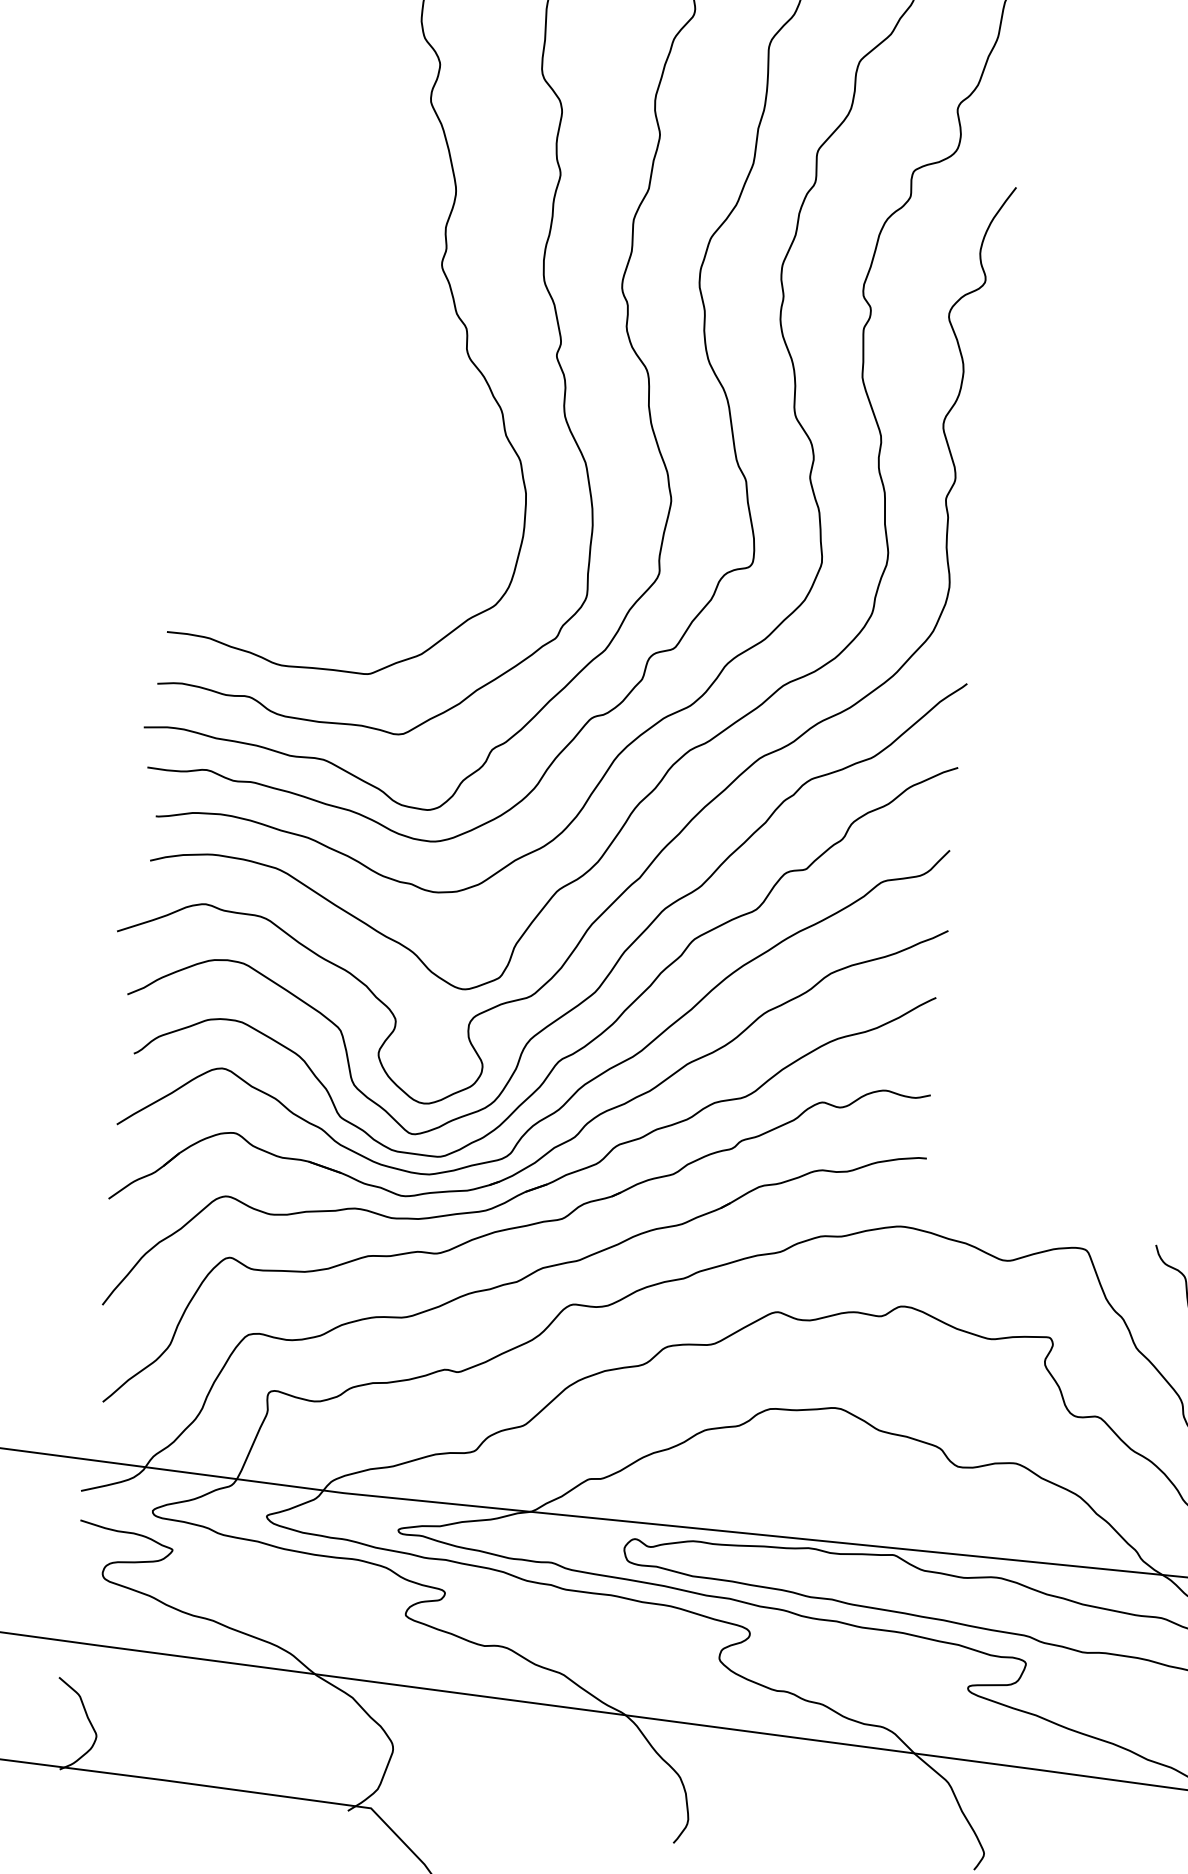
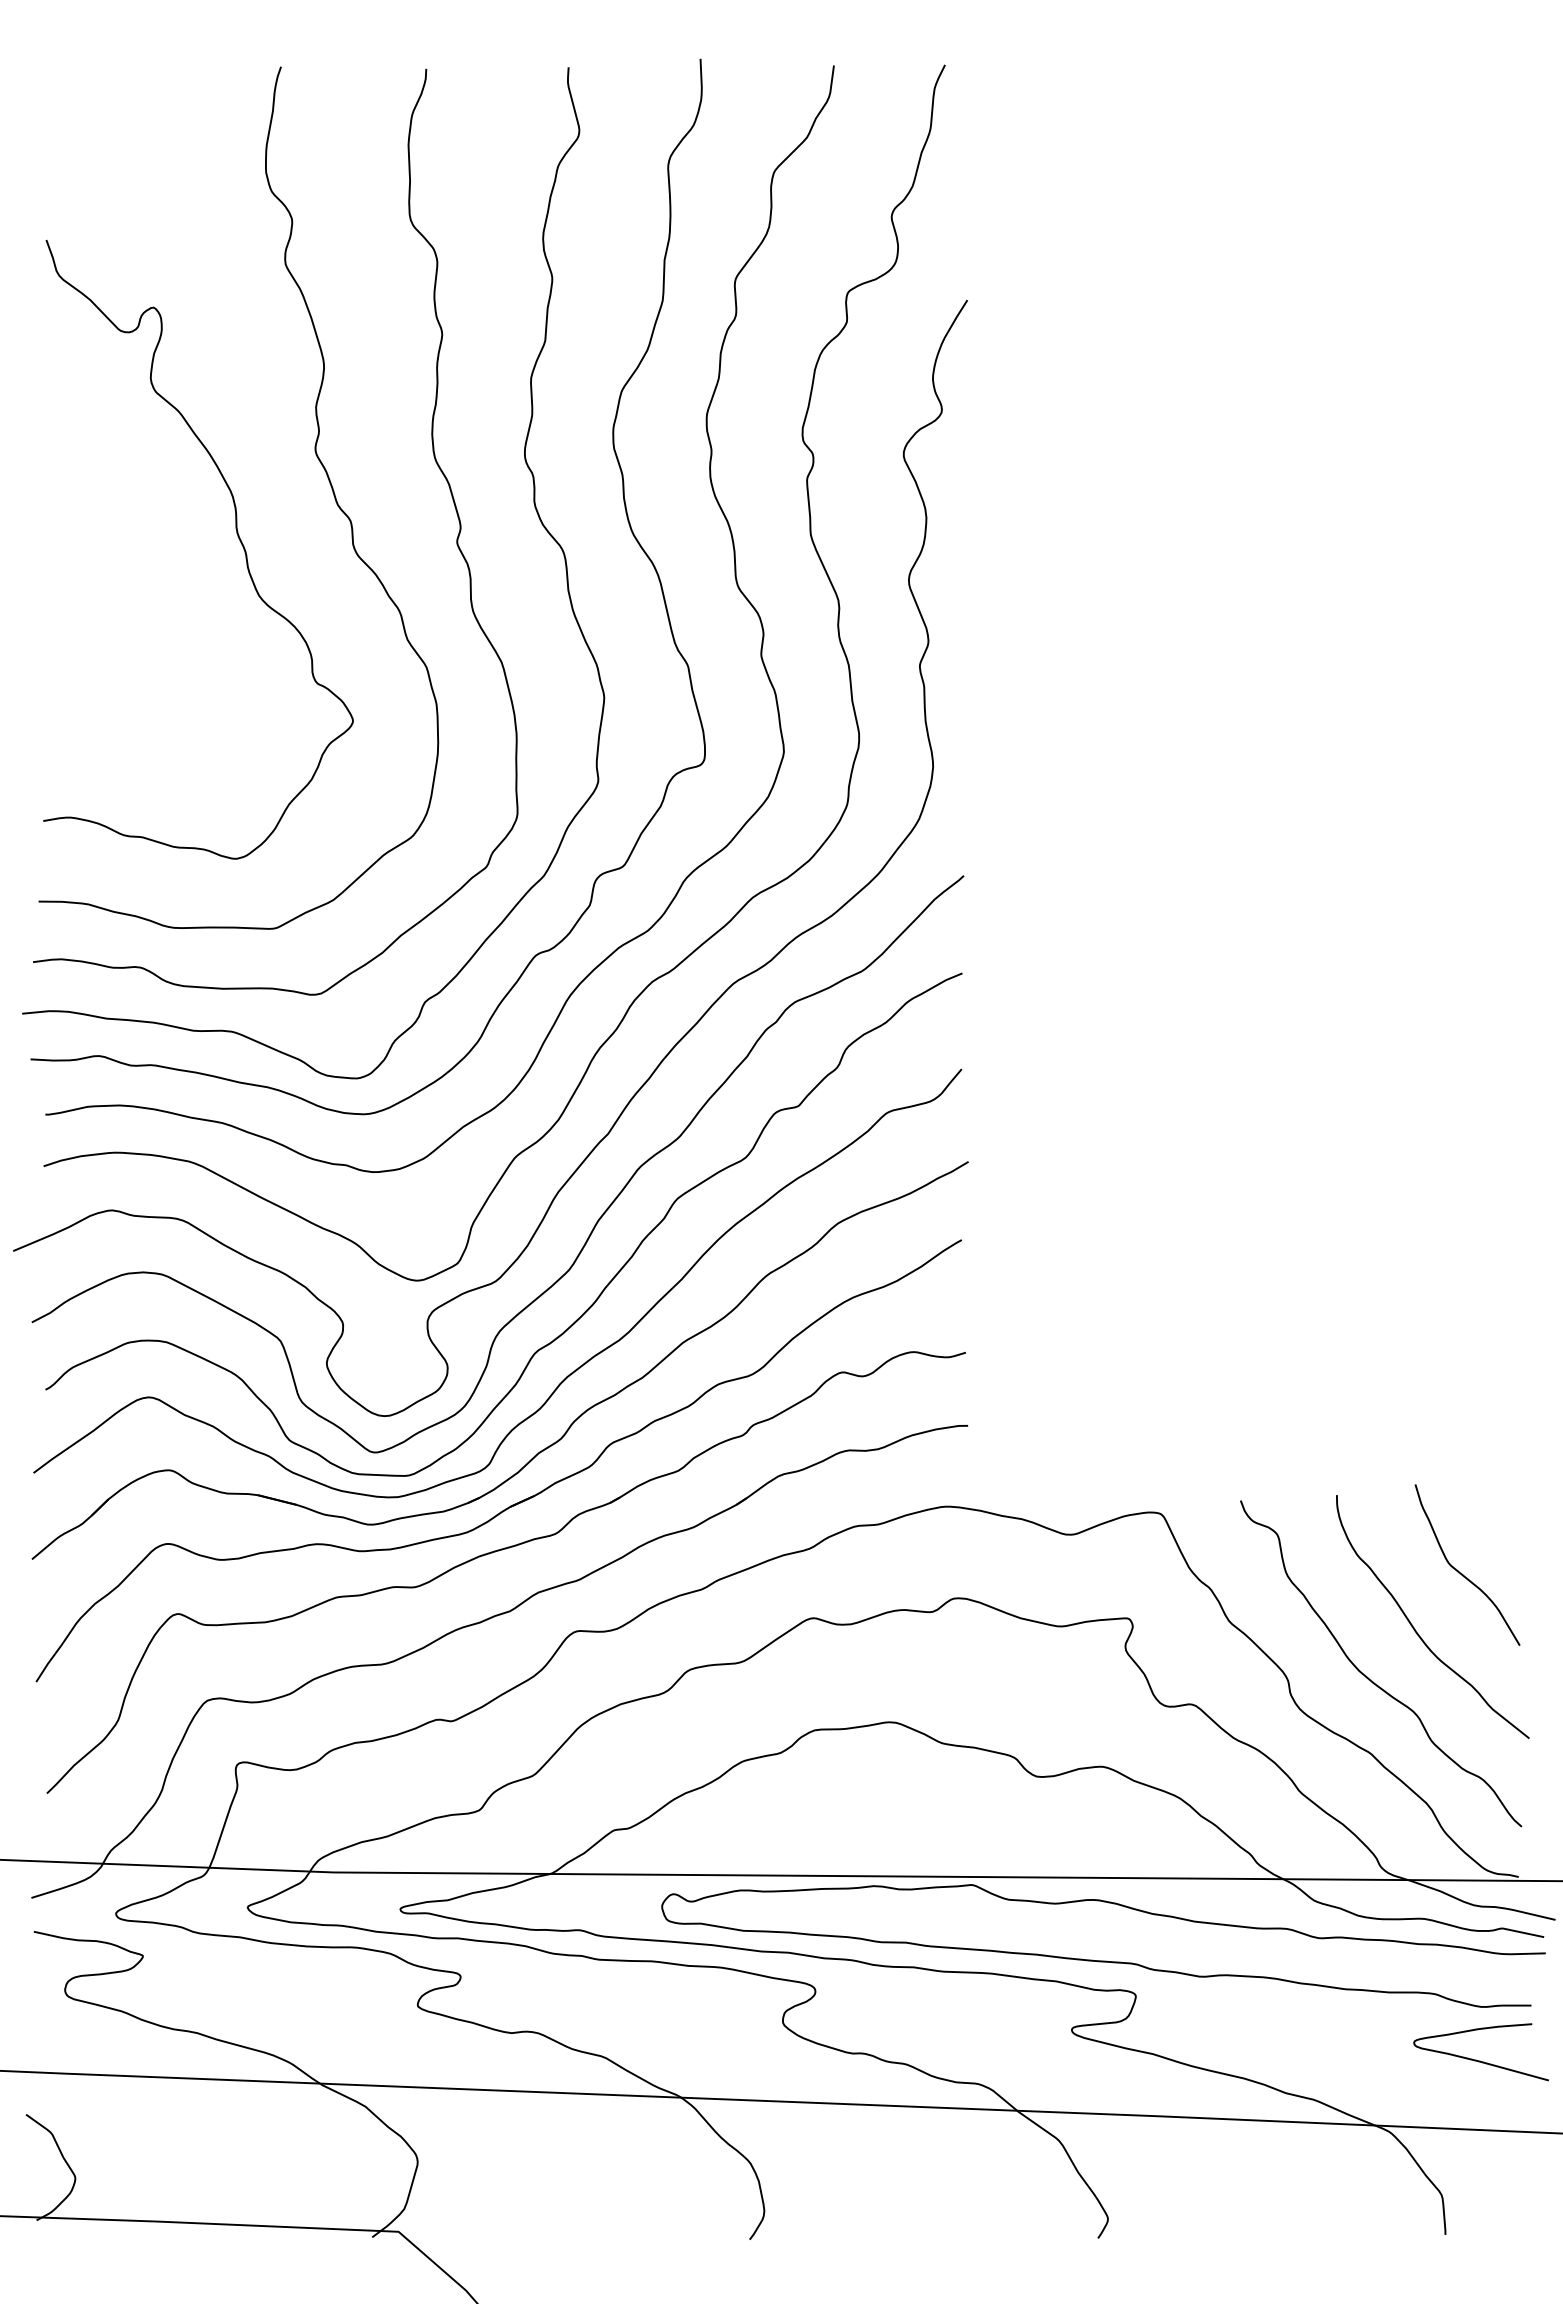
curve: (367, 332) -> (237, 536), added

